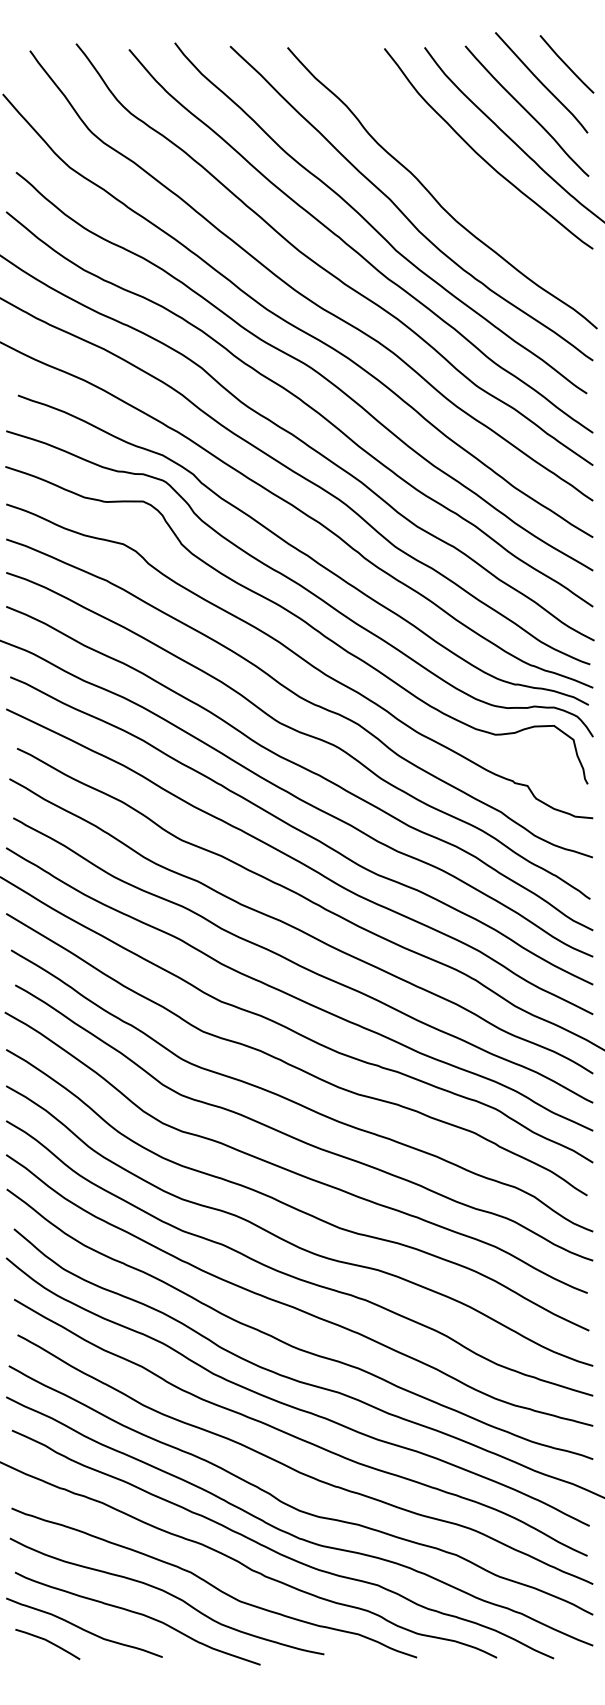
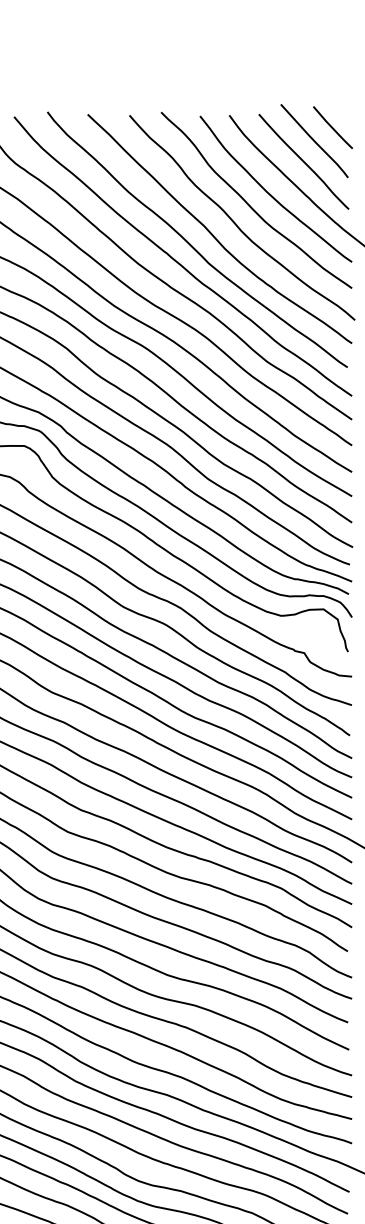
curve: (453, 171) -> (250, 205), added

